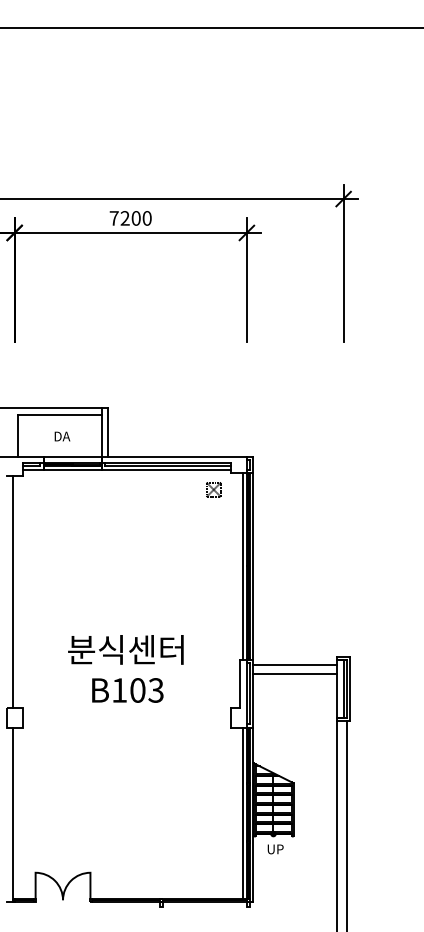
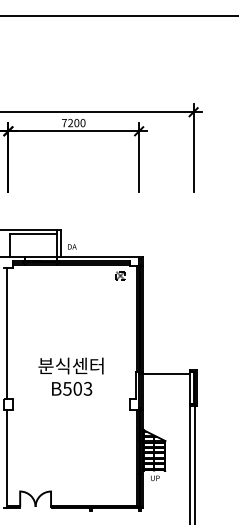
text: (62, 435) -> (72, 246), moved
line: (293, 673) -> (165, 379), removed
text: (119, 689) -> (67, 388), B103 -> B503

